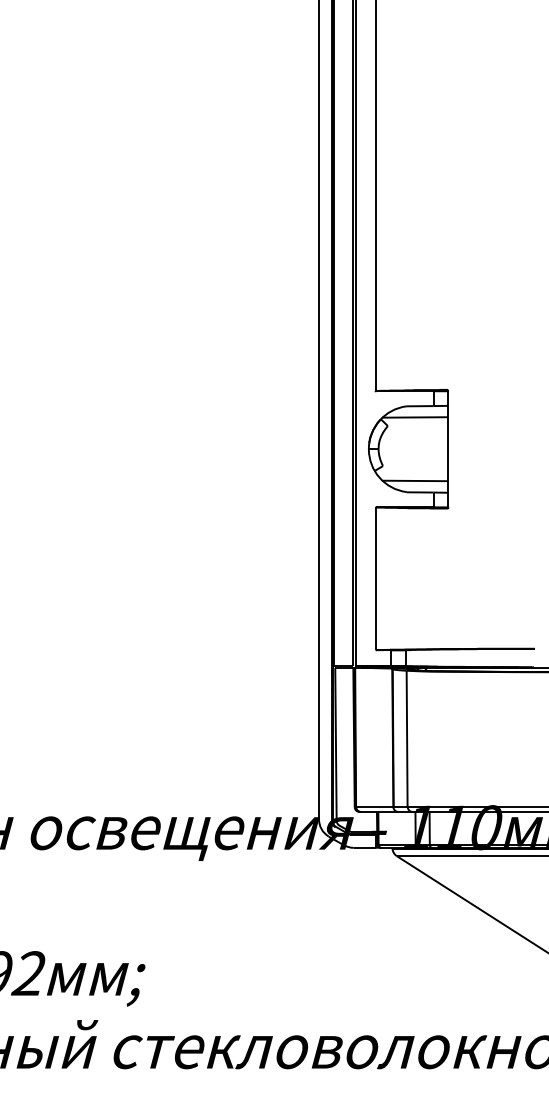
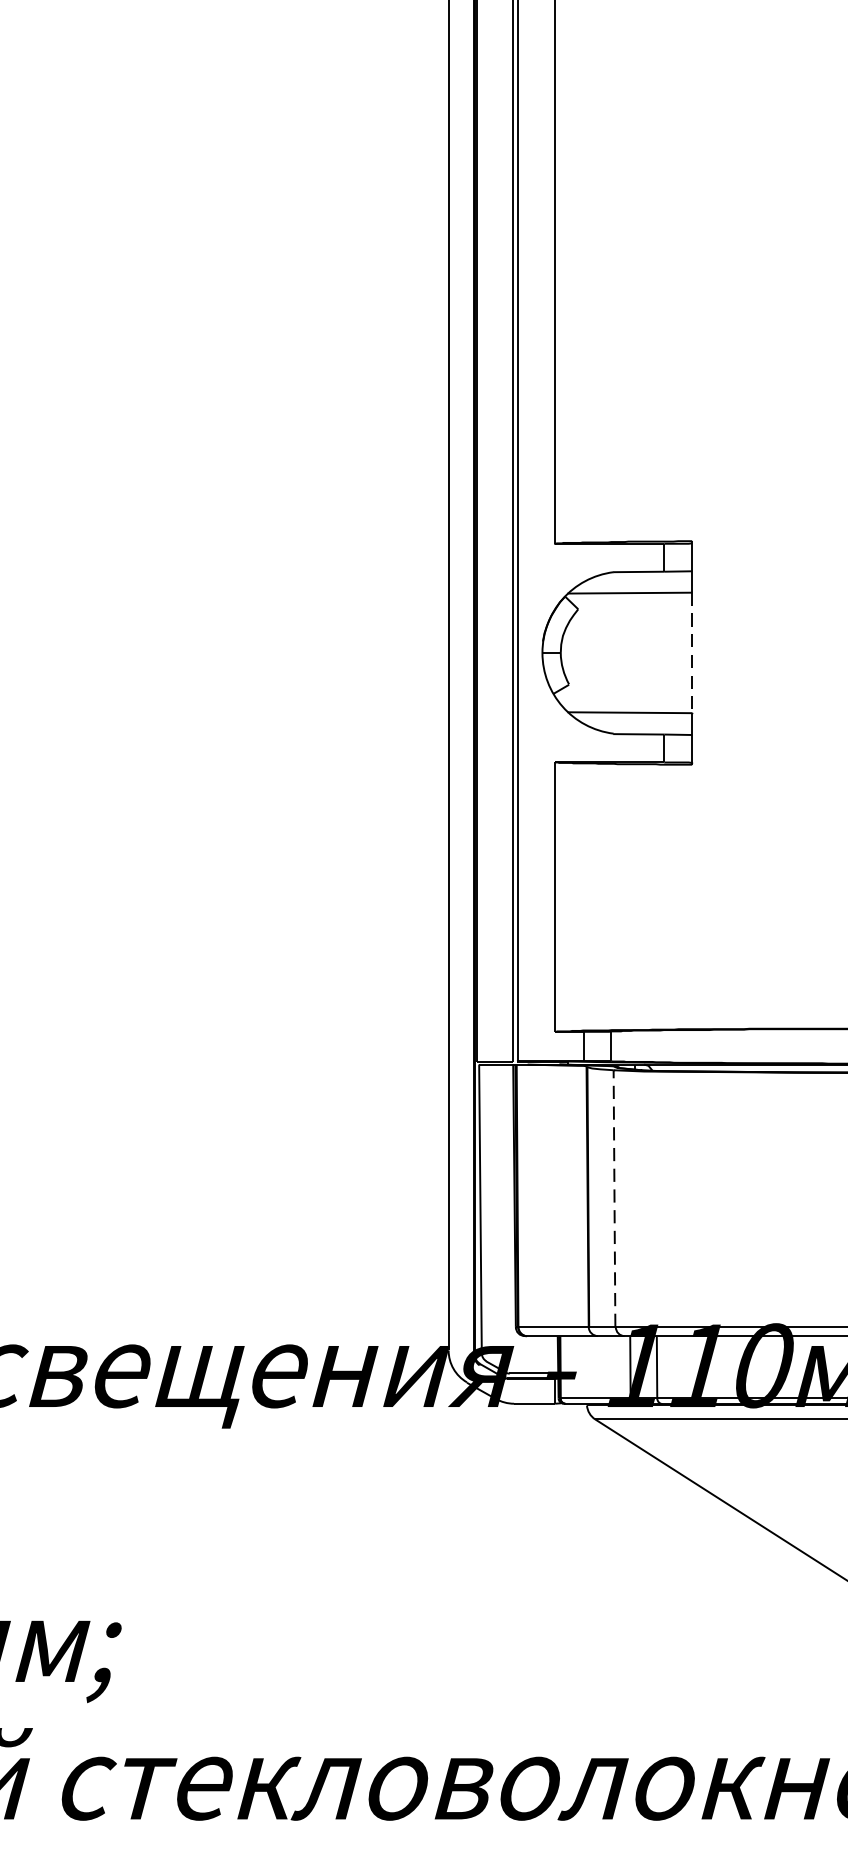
line: (448, 450) -> (692, 655), solid -> dashed
line: (407, 738) -> (615, 1197), solid -> dashed

